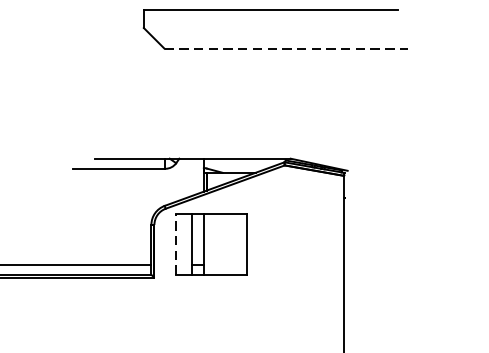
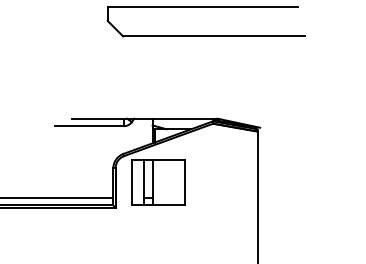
line: (286, 48) -> (214, 36), dashed -> solid
line: (175, 244) -> (131, 182), dashed -> solid

